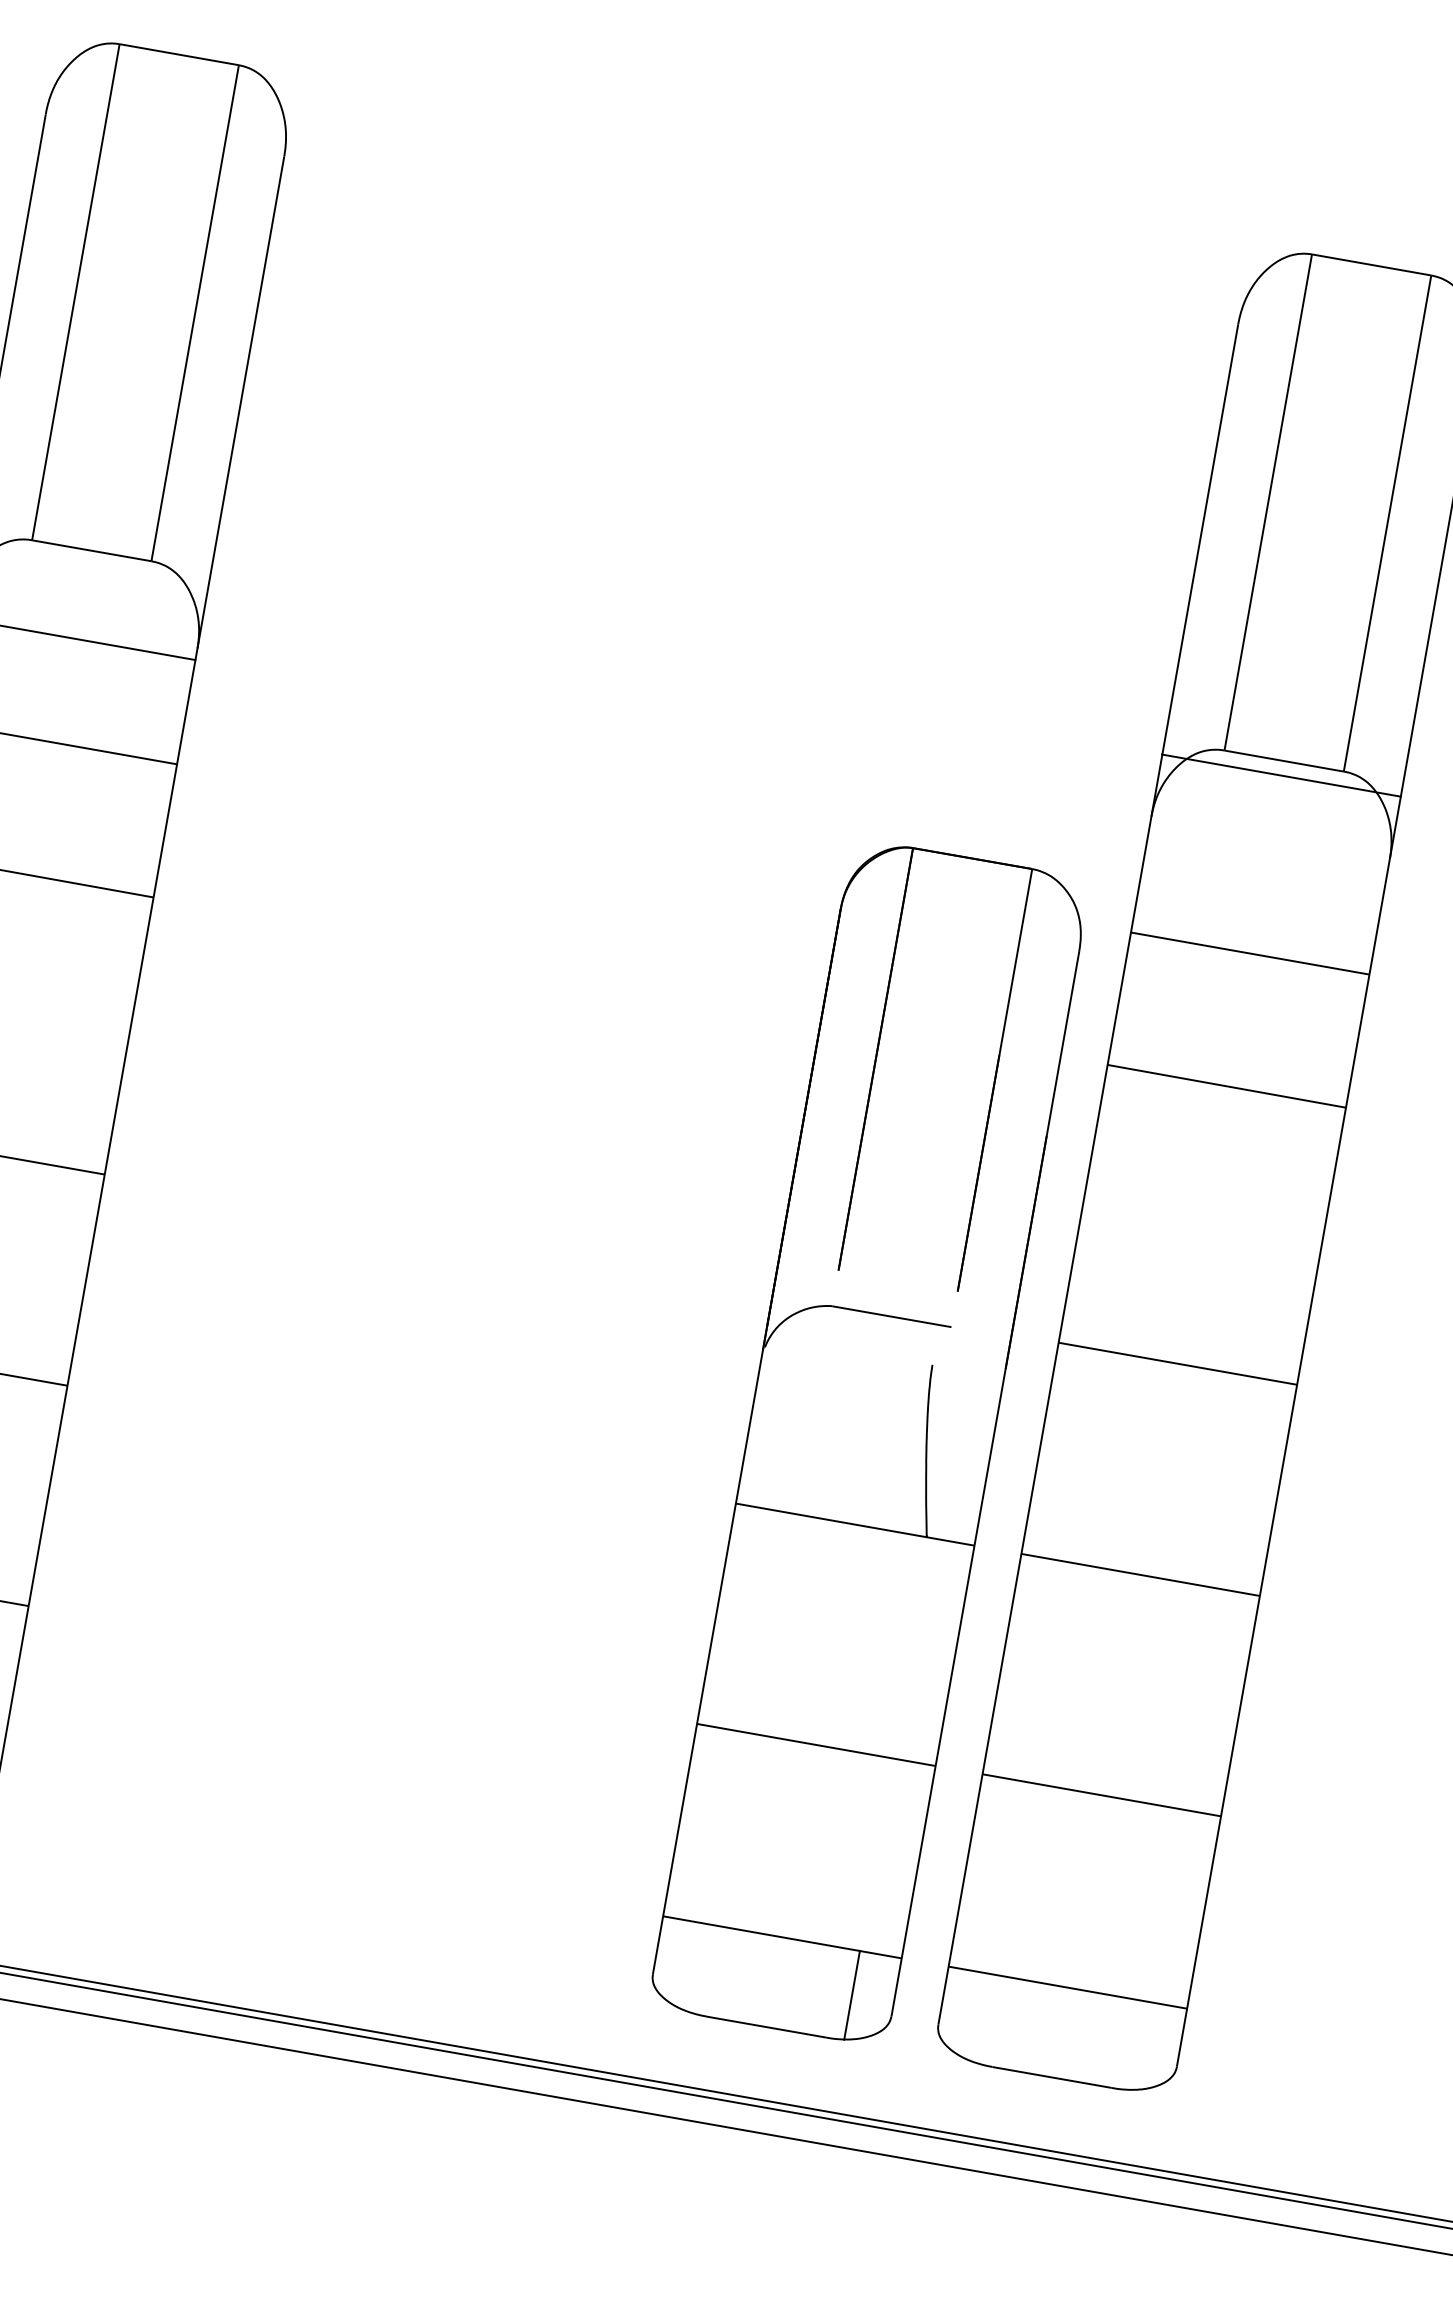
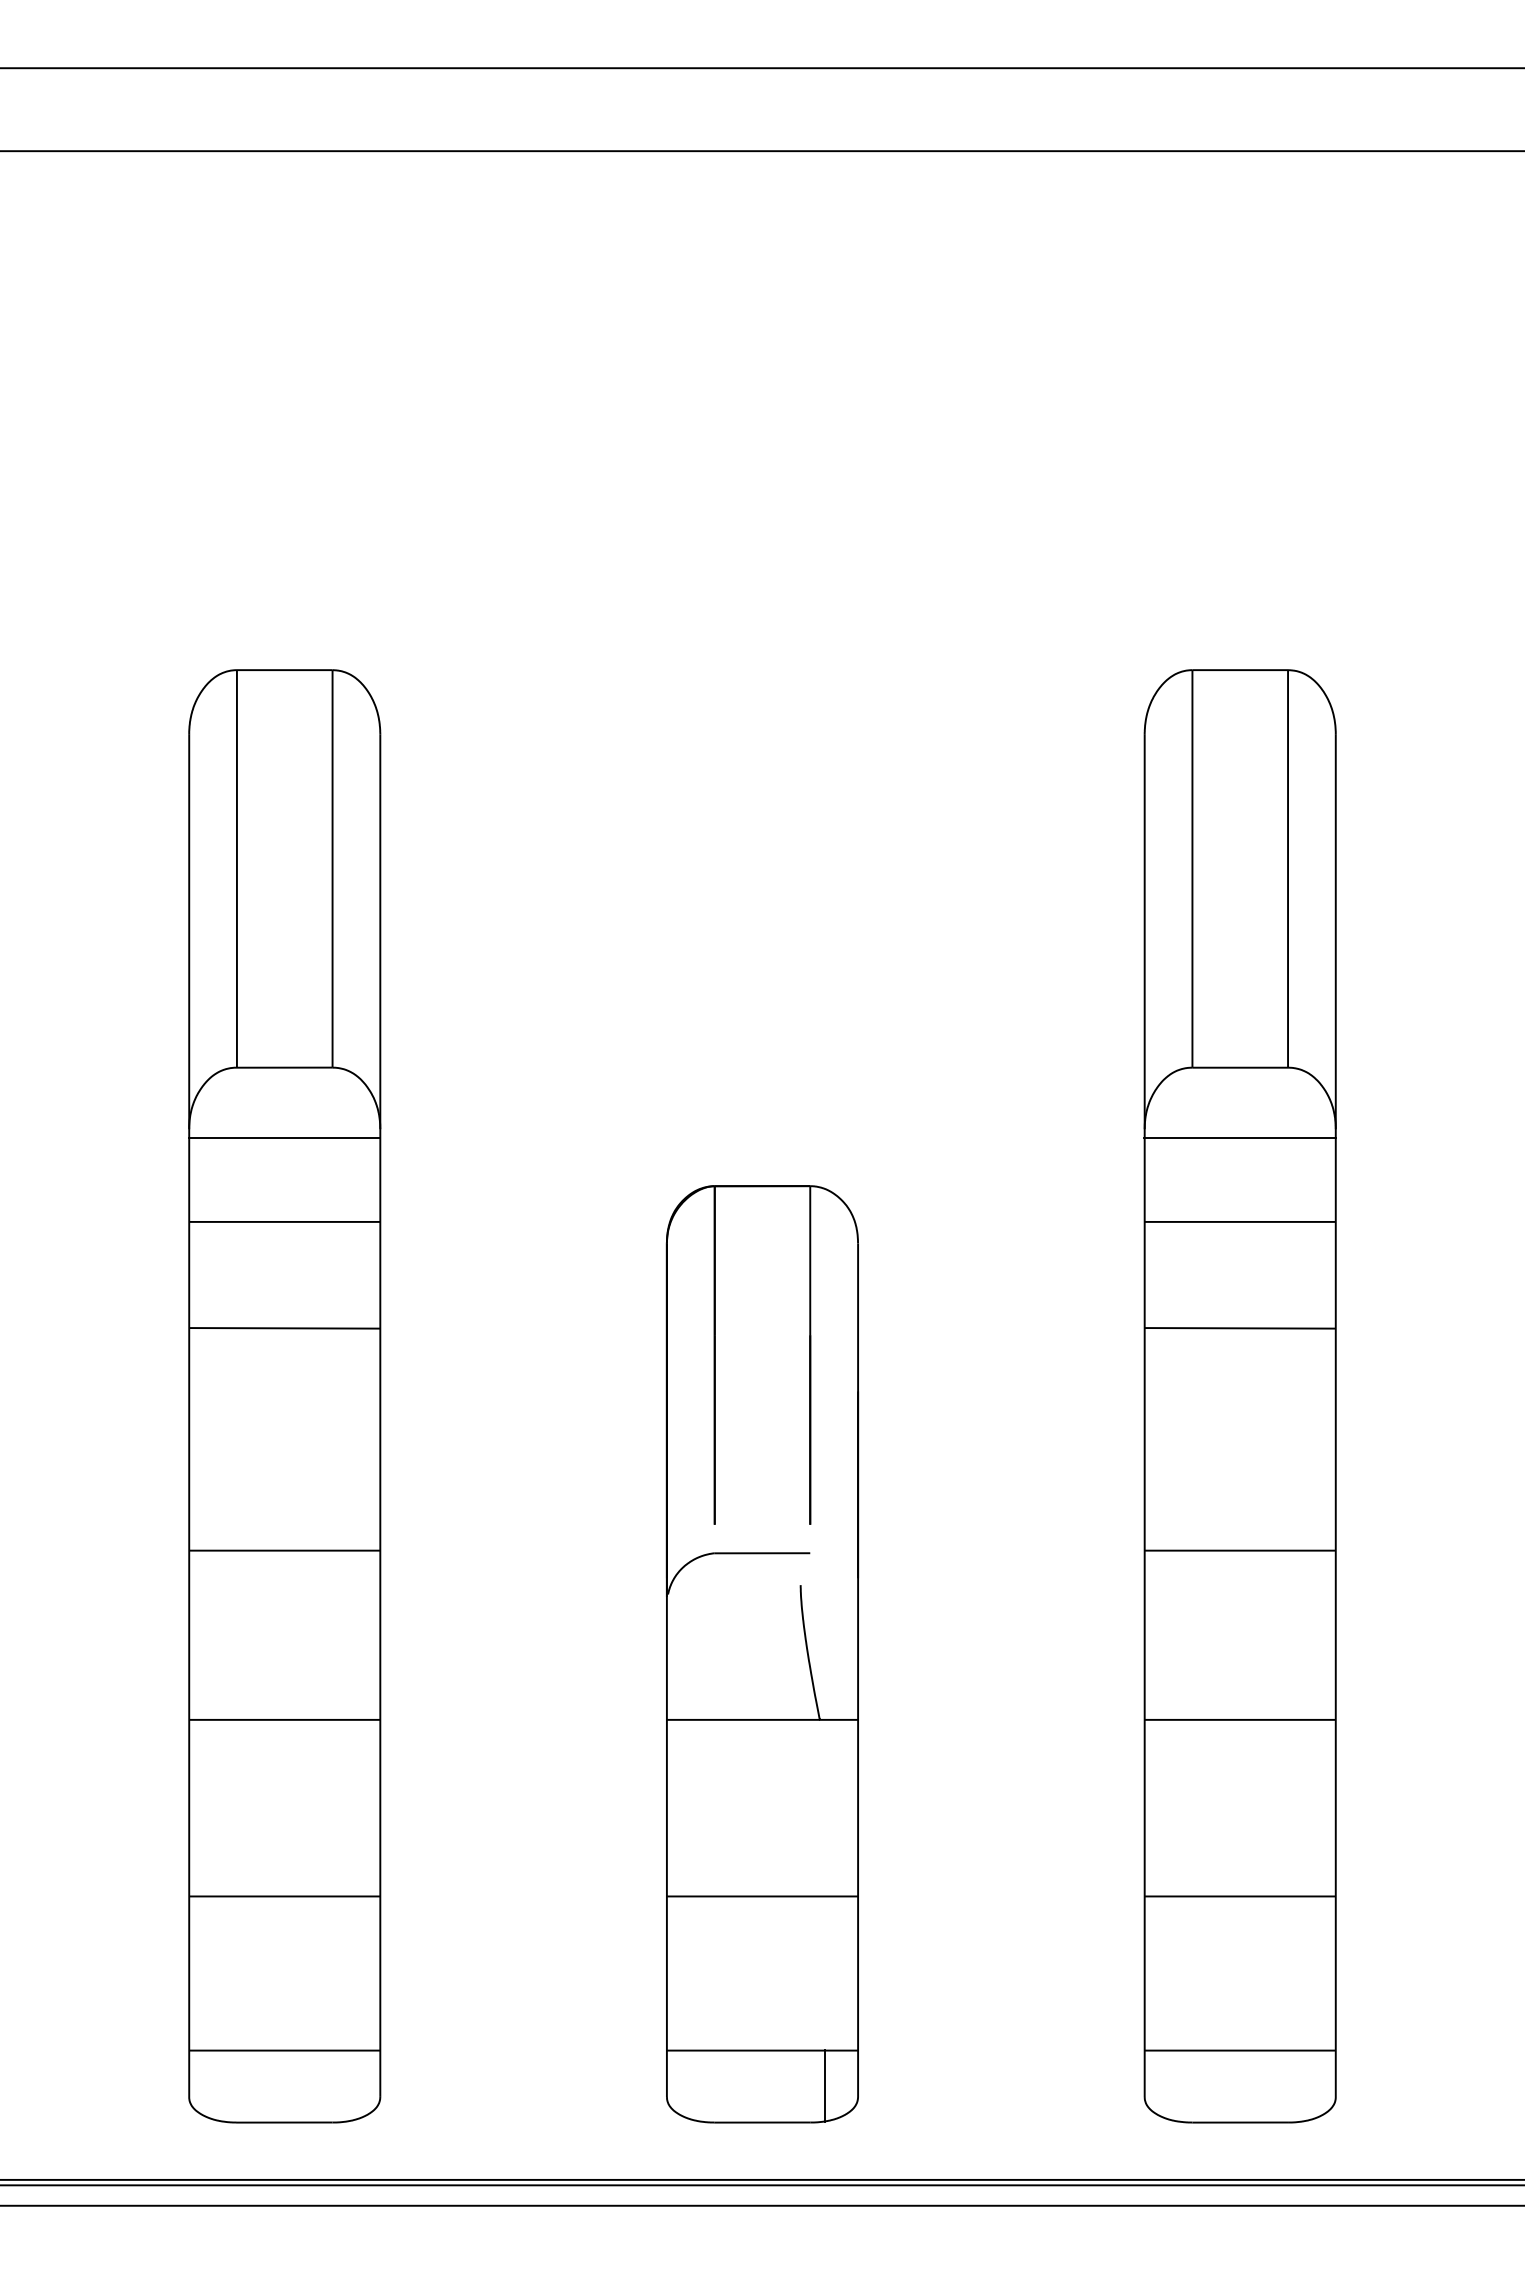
line: (1280, 775) -> (1239, 1138), moved
part: (869, 1443) -> (762, 1654), moved

